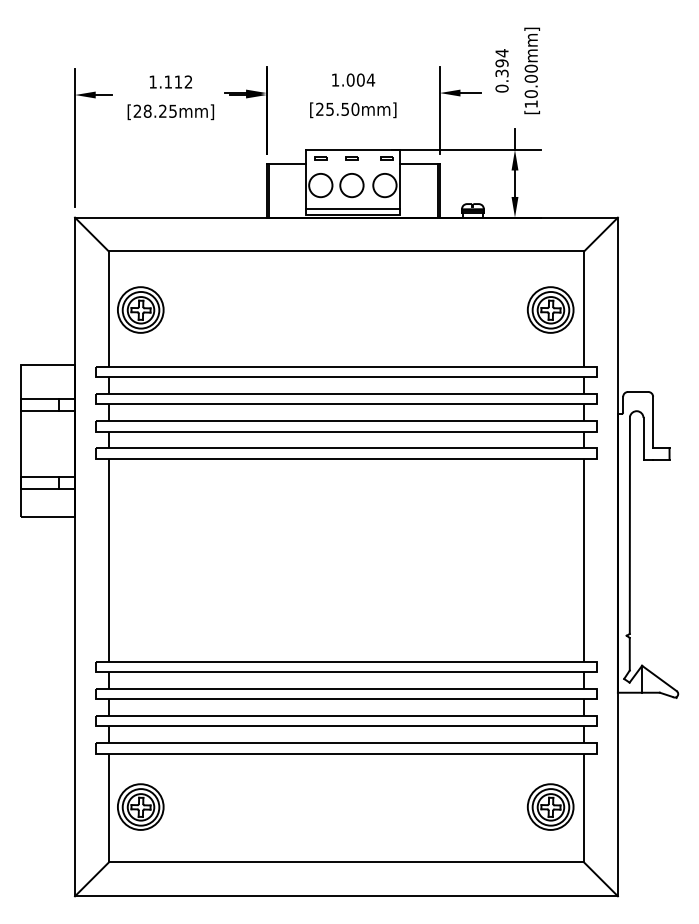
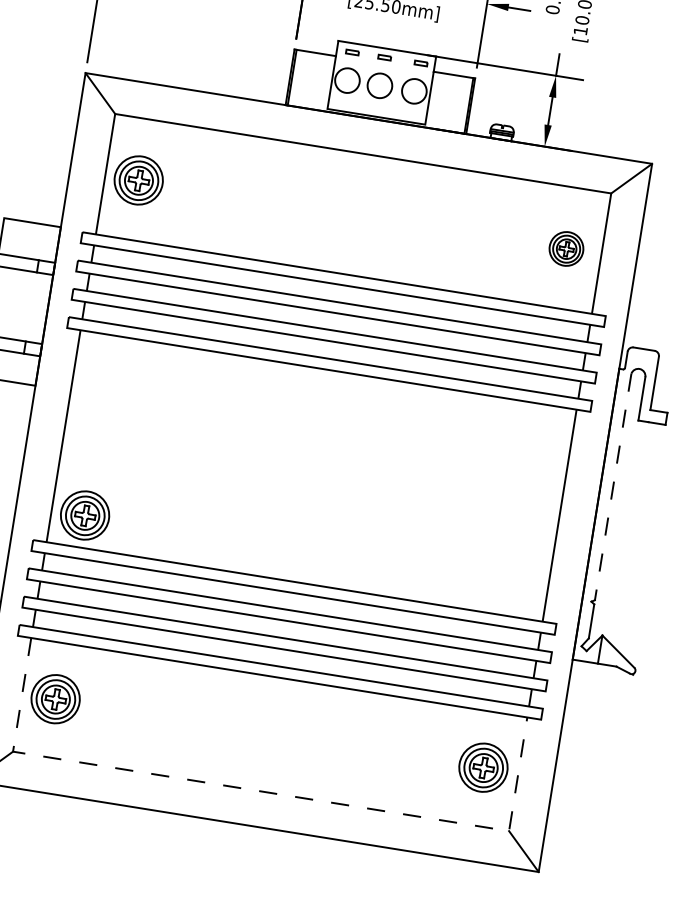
line: (353, 209) -> (377, 111), removed
part: (550, 309) -> (566, 248), size x0.7
line: (629, 525) -> (612, 487), solid -> dashed
part: (140, 630) -> (84, 514), added
line: (346, 862) -> (261, 791), solid -> dashed

